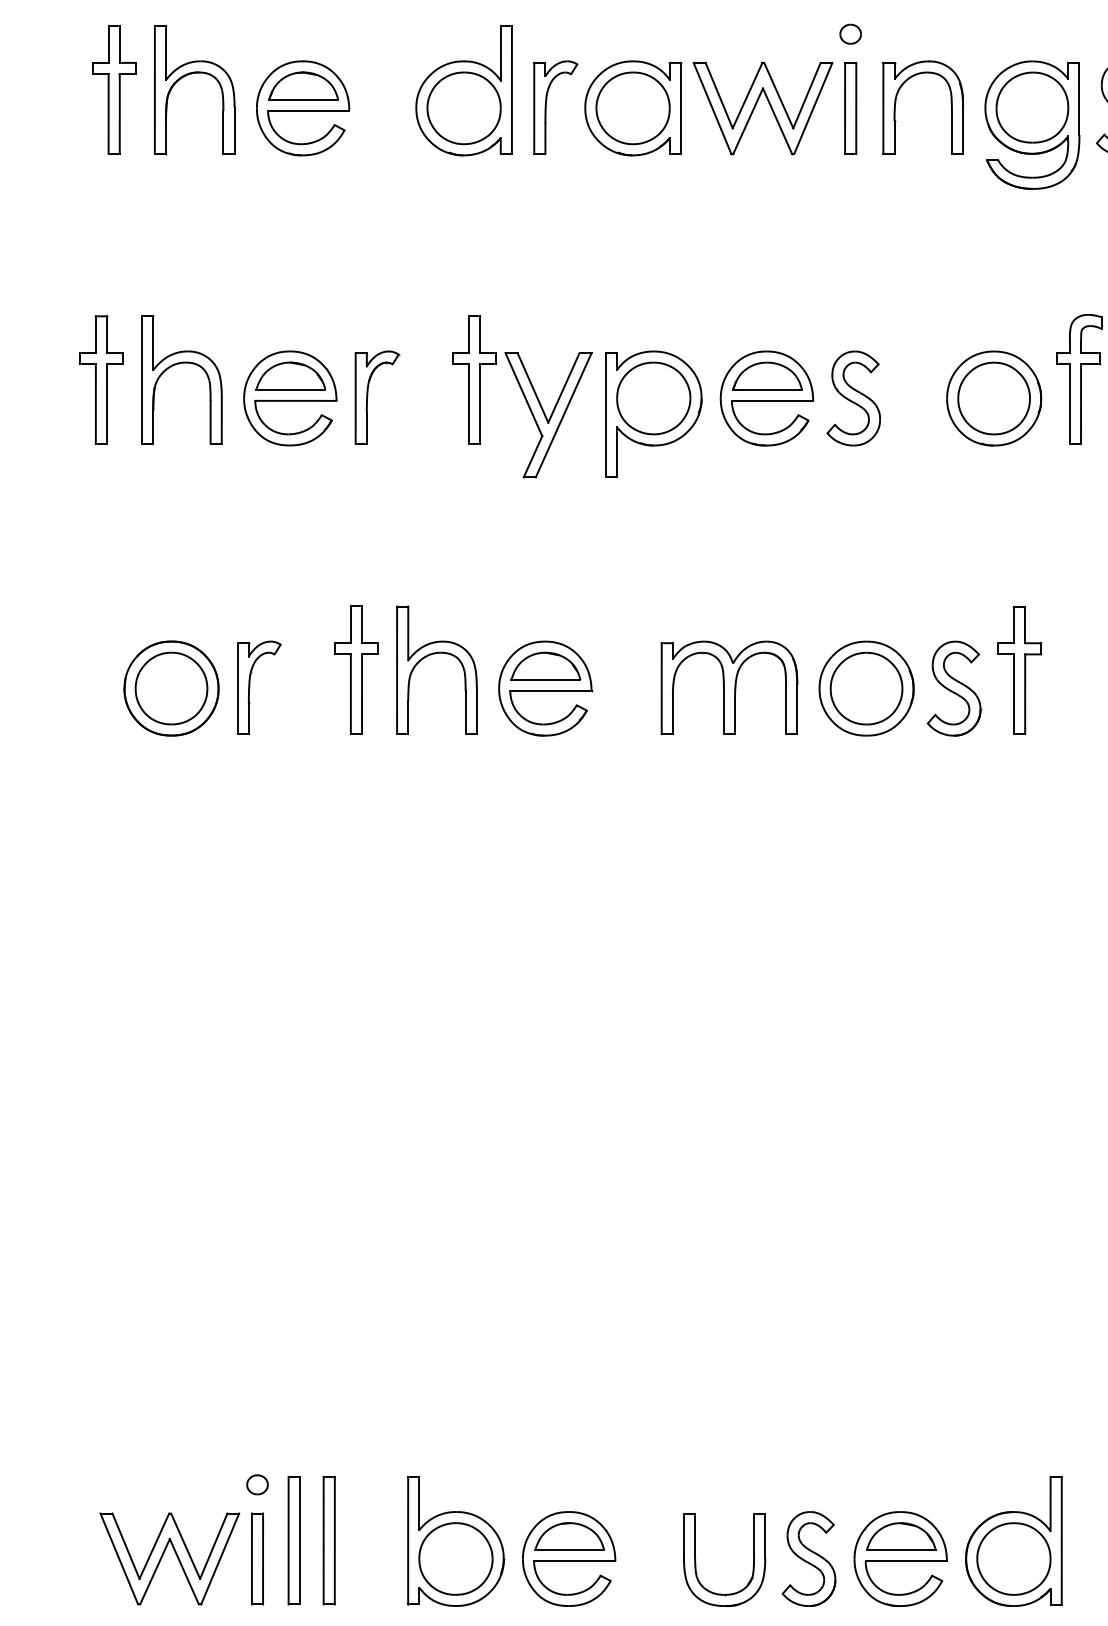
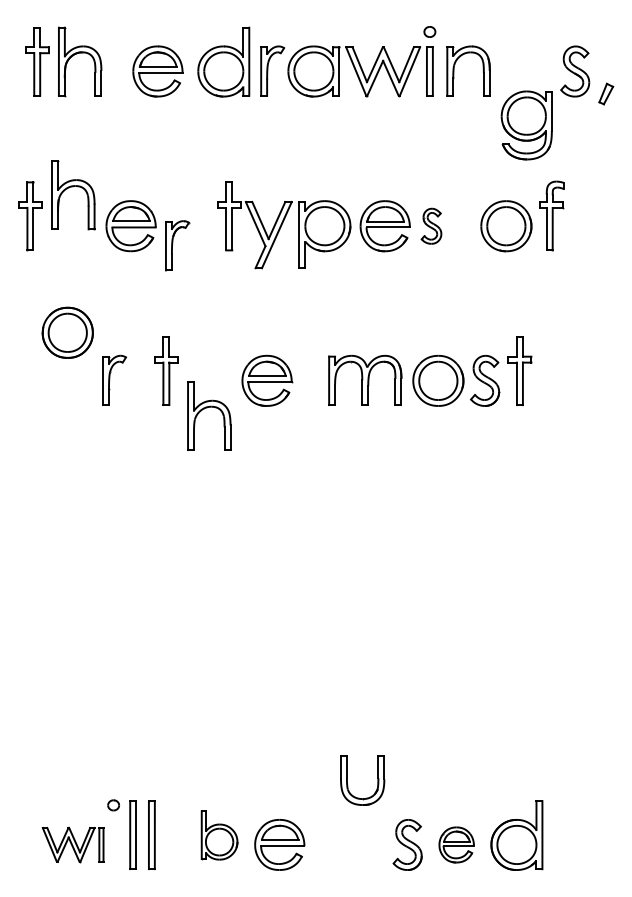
part: (302, 108) -> (157, 71), moved
part: (1031, 125) -> (526, 125), moved
part: (180, 365) -> (72, 187), moved
part: (377, 397) -> (177, 245), moved
part: (853, 399) -> (431, 226), size x0.7
part: (433, 656) -> (207, 408), moved
part: (170, 687) -> (67, 332), moved
part: (456, 1541) -> (219, 835), size x0.7
part: (180, 1558) -> (72, 844), size x0.7
part: (900, 1558) -> (456, 844), size x0.7
part: (698, 1569) -> (348, 785), moved

